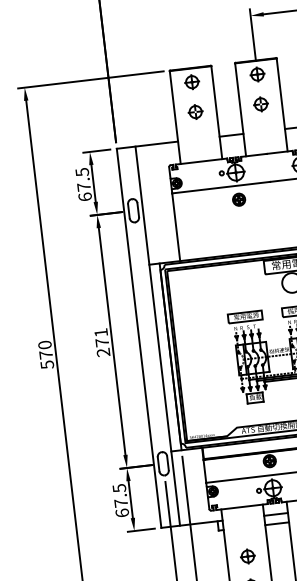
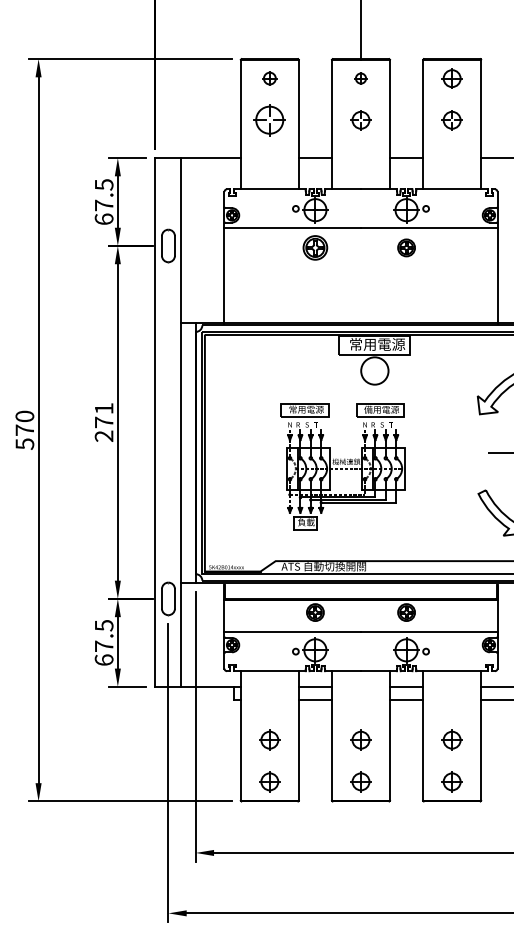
part: (257, 74) -> (360, 78), size x0.6
part: (191, 82) -> (269, 78), size x0.7
part: (195, 112) -> (269, 120), size x1.6
part: (239, 199) -> (315, 247), size x1.4

